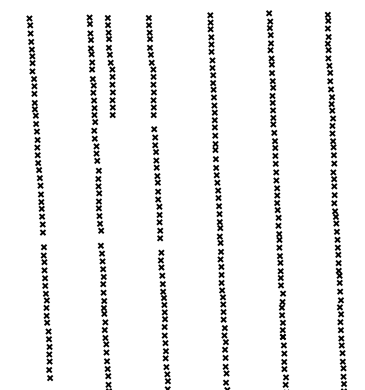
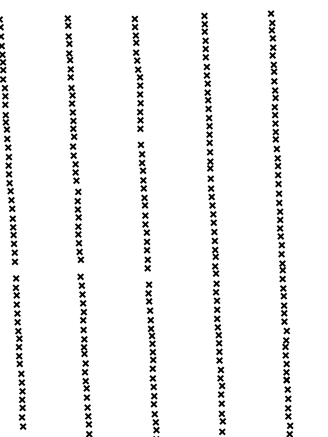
part: (109, 66) -> (90, 73), removed

